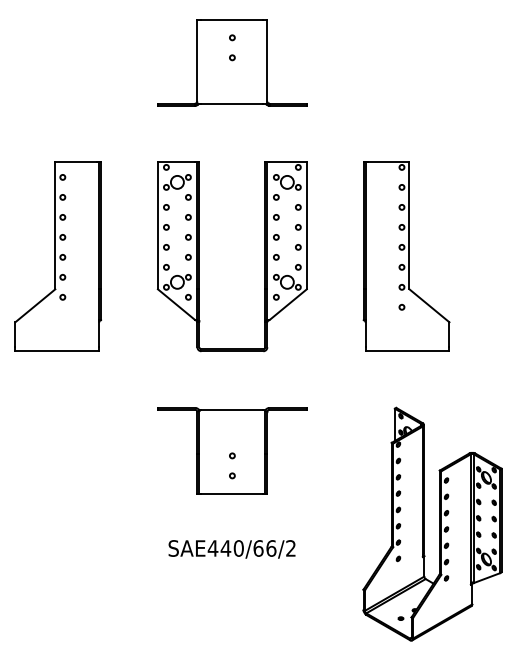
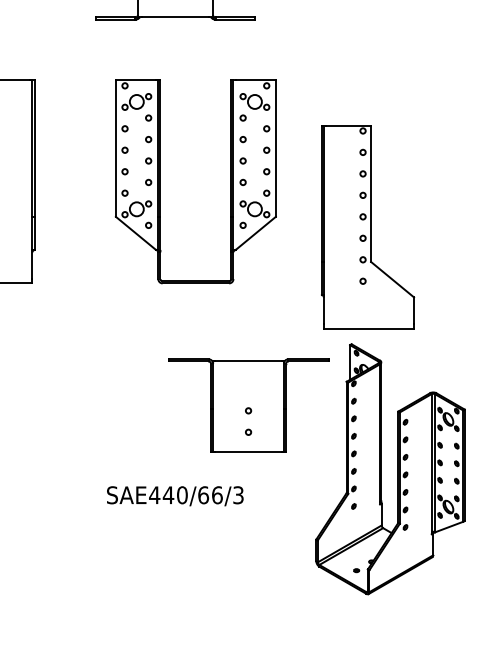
part: (199, 256) -> (160, 181), moved
part: (406, 256) -> (367, 226), moved
part: (232, 450) -> (248, 405), moved
text: (290, 548) -> (237, 495), SAE440/66/2 -> SAE440/66/3

